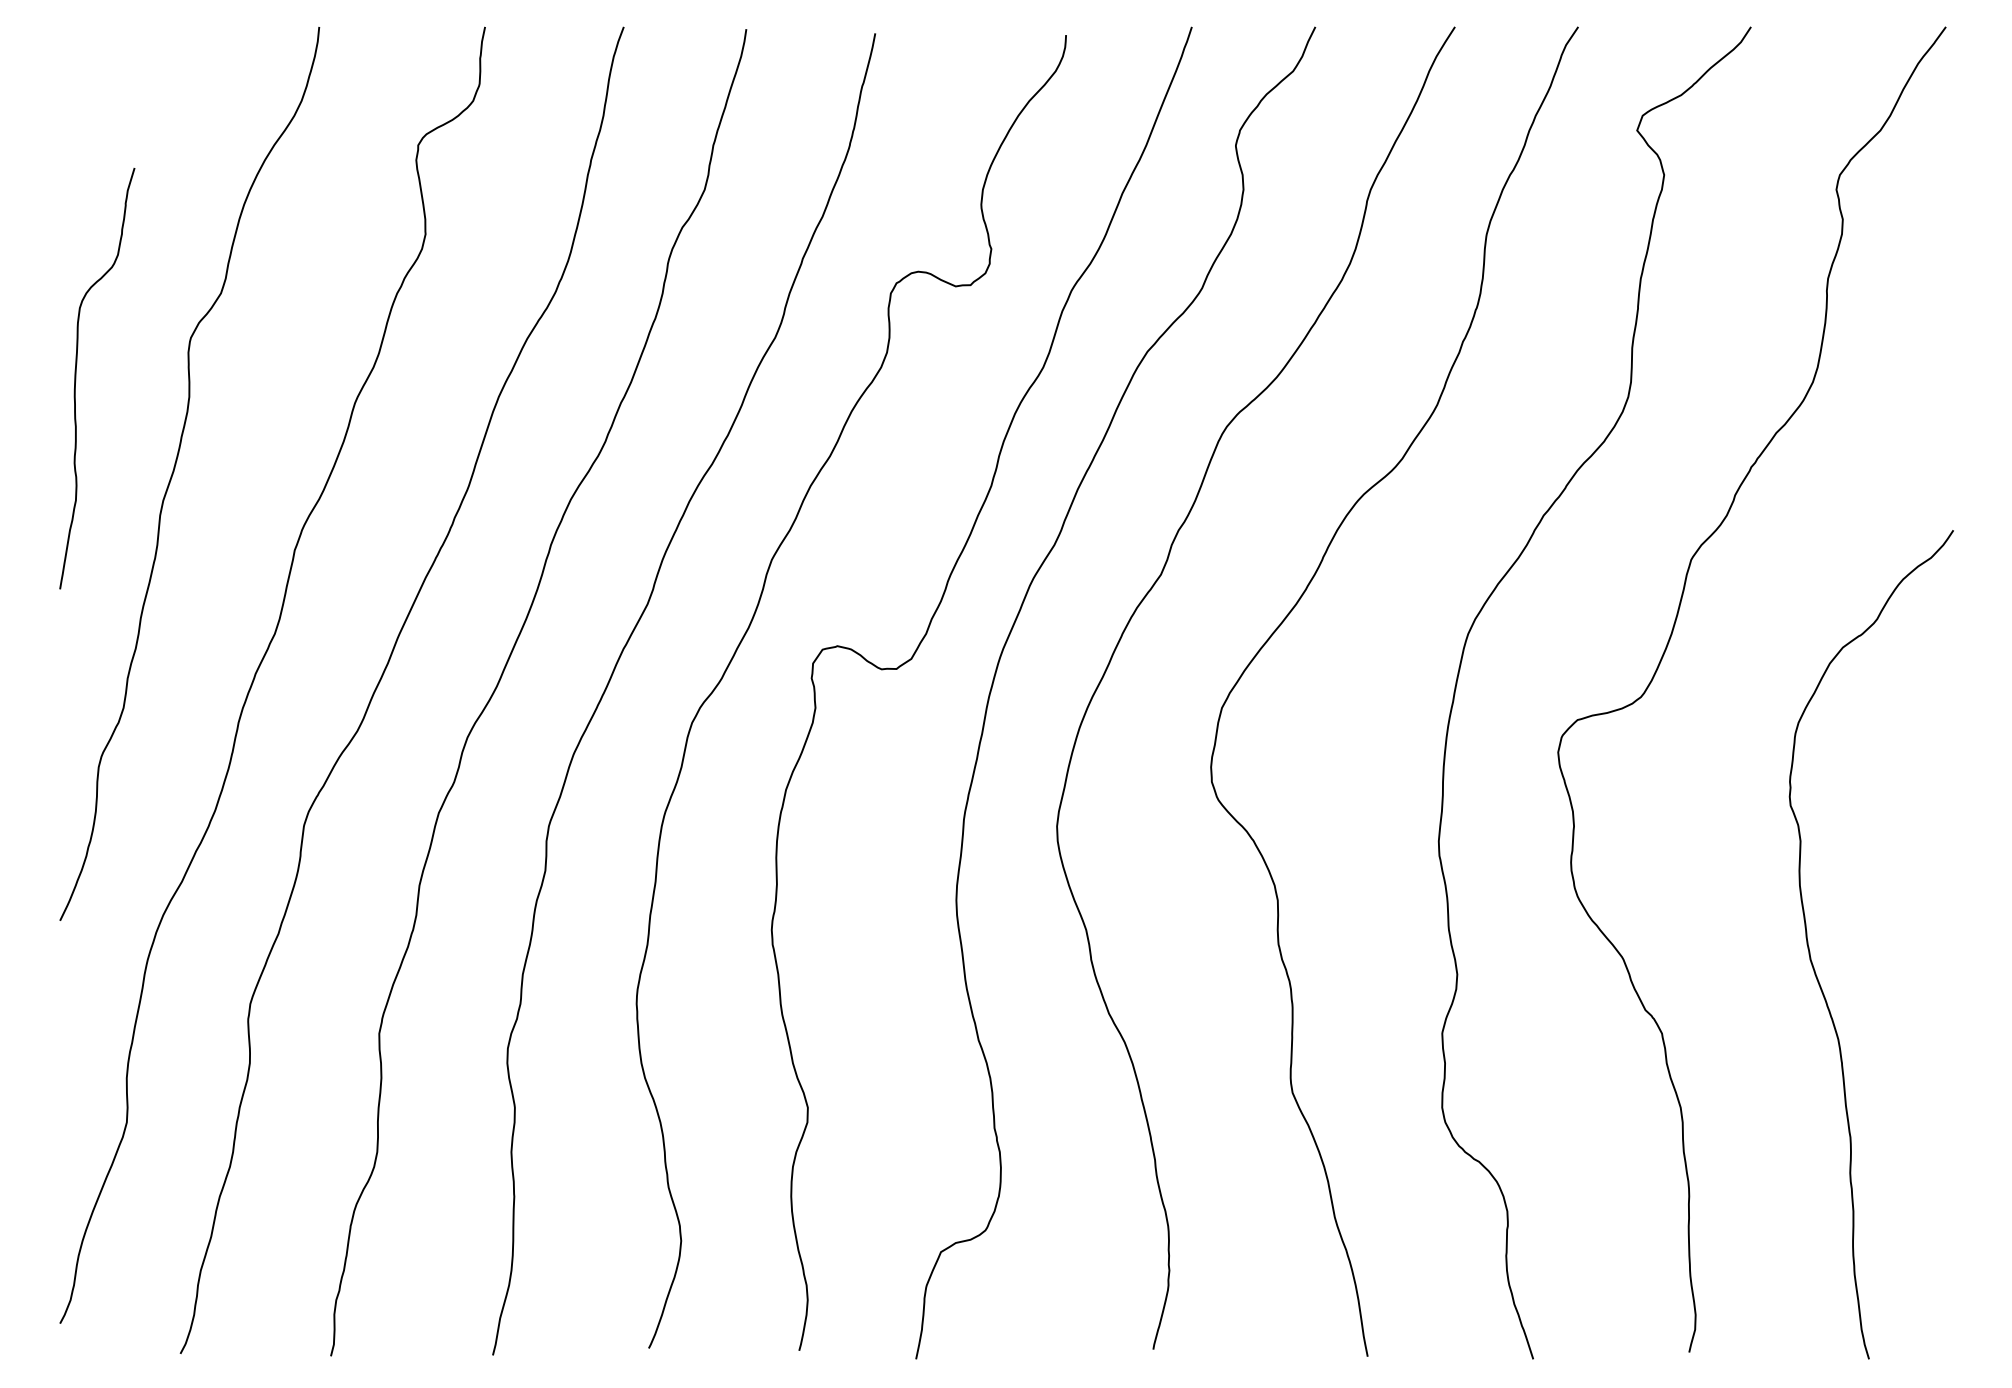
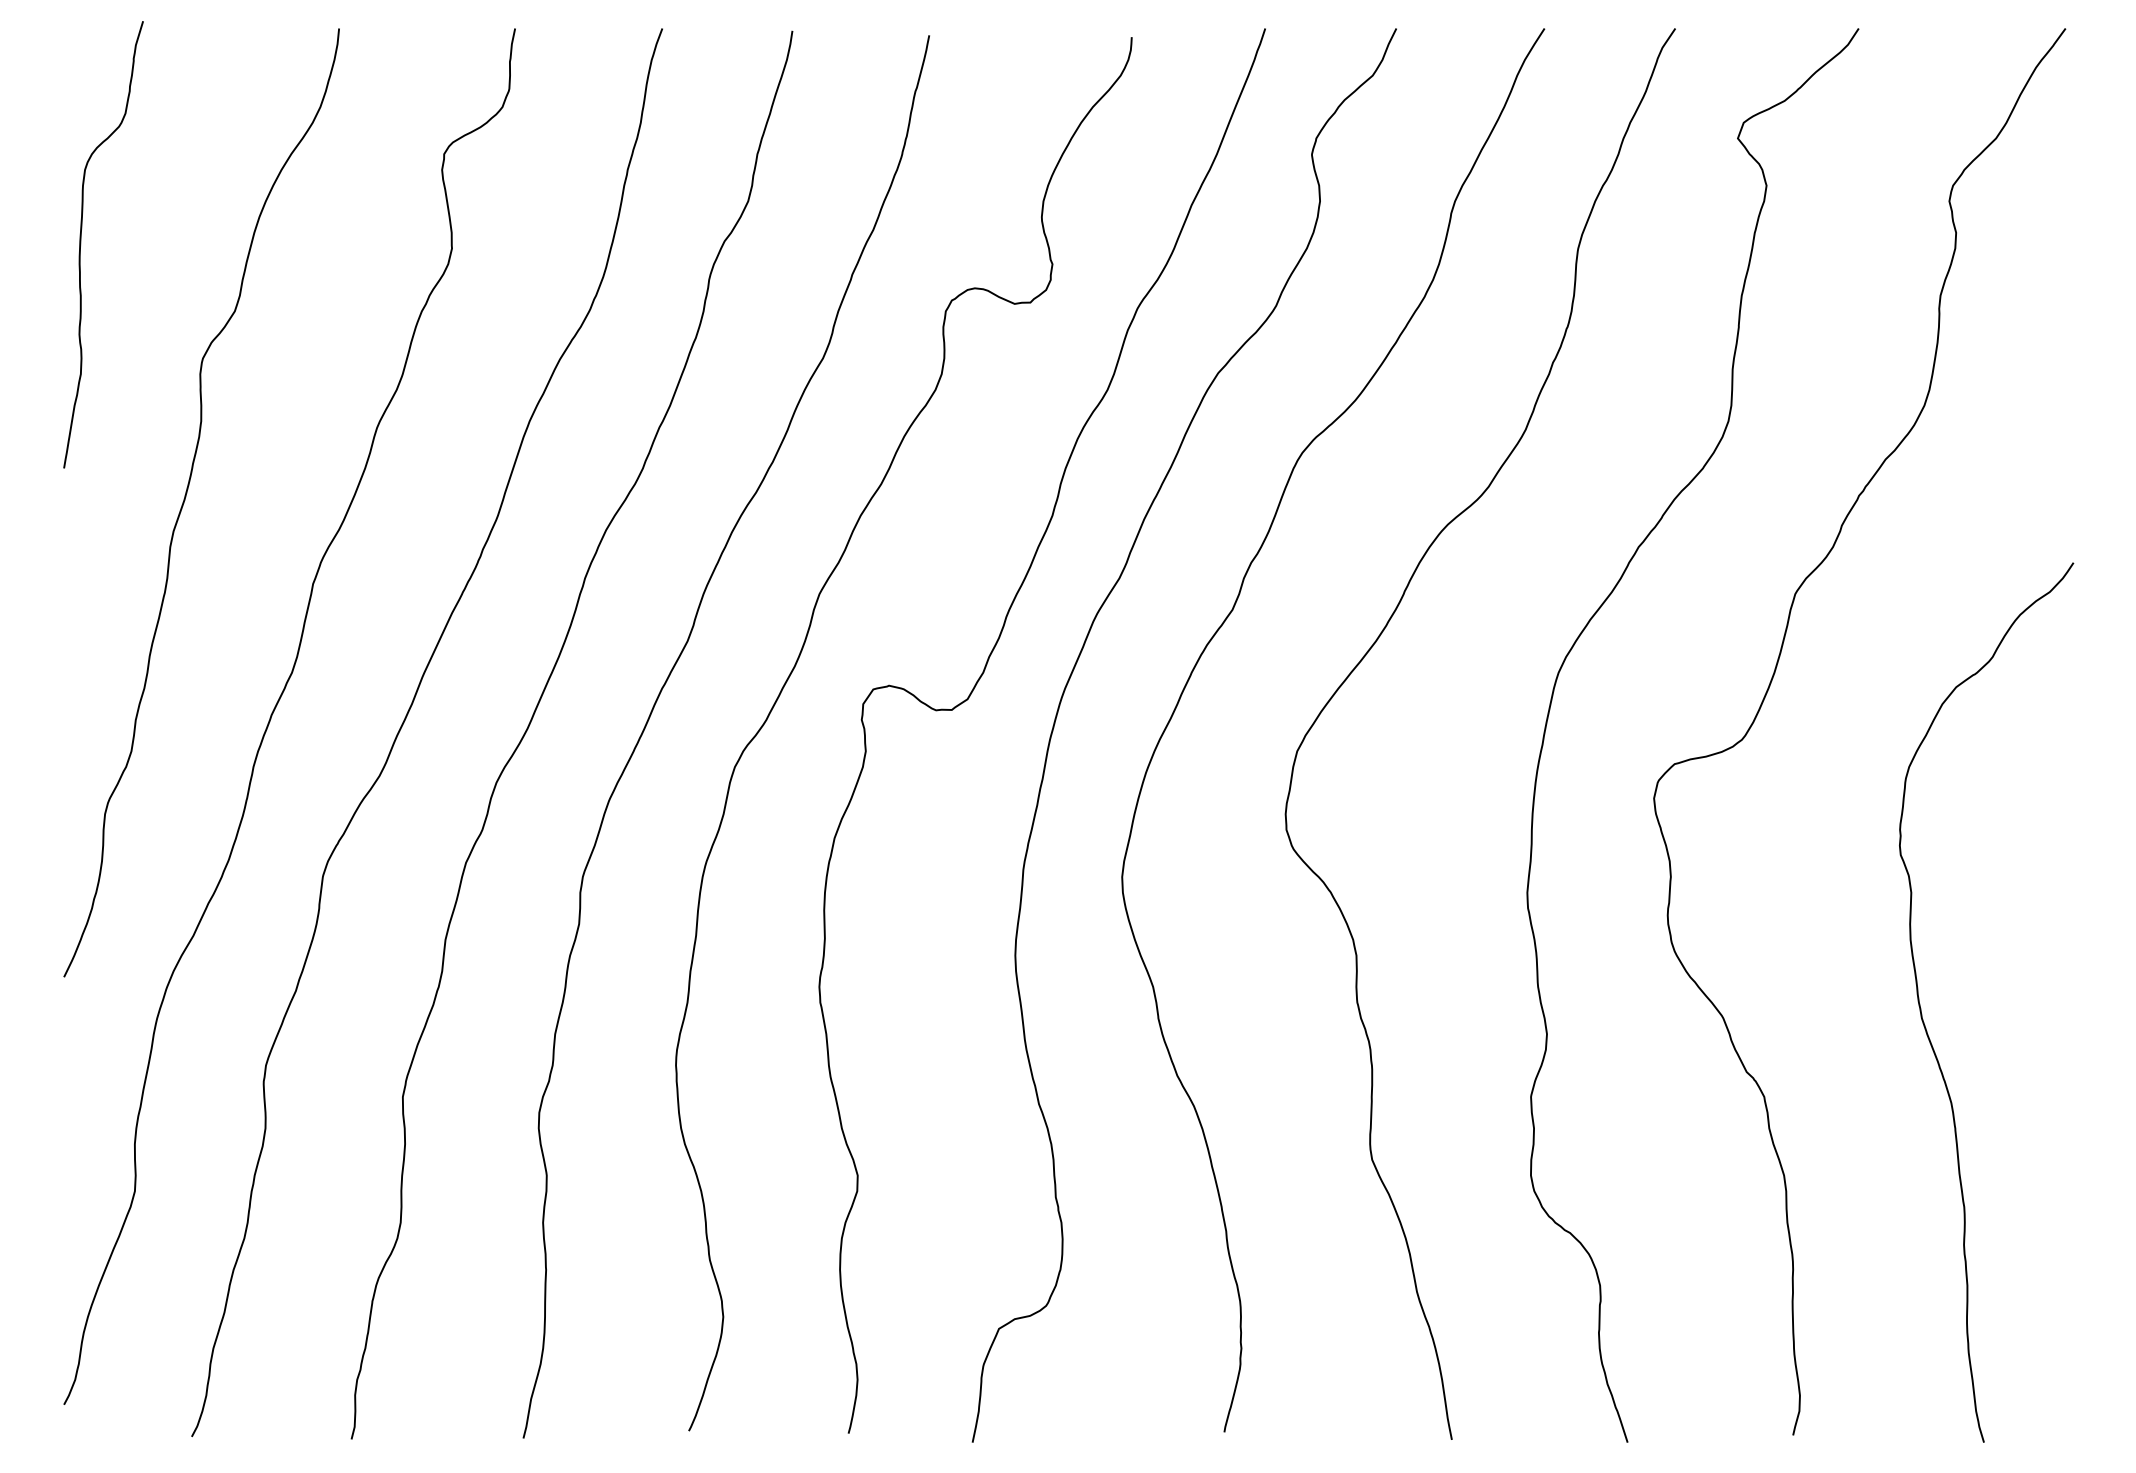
curve: (76, 378) -> (81, 244), moved

